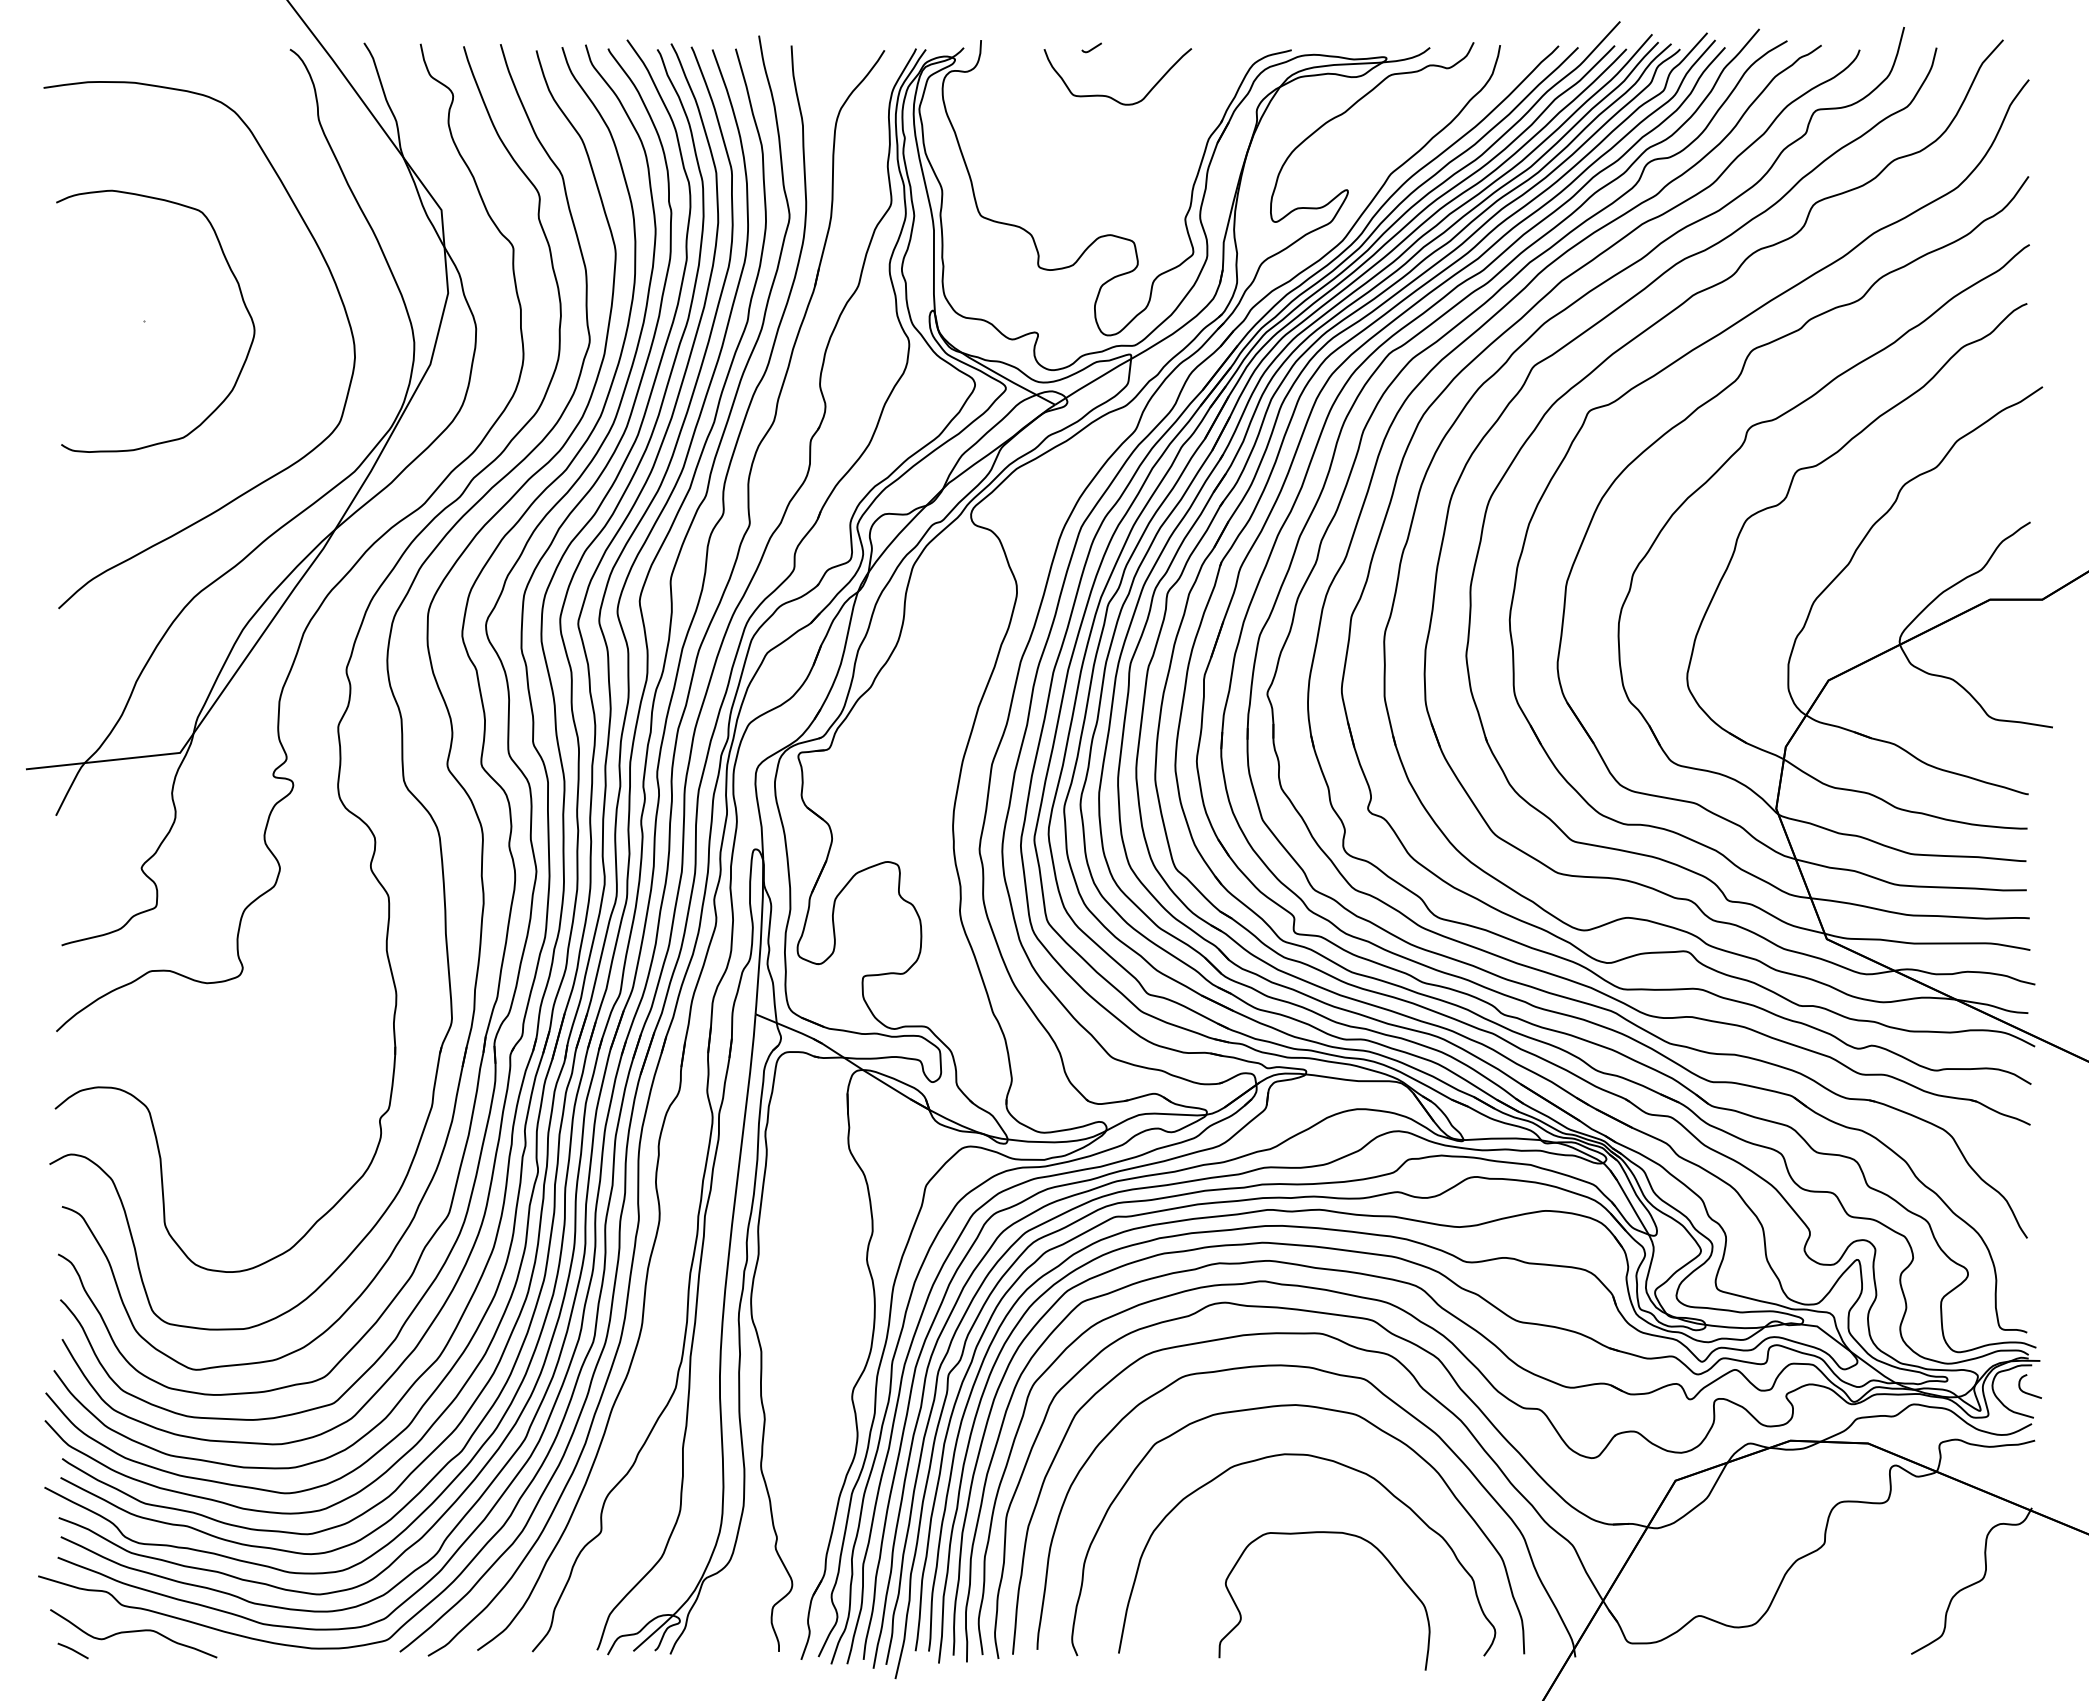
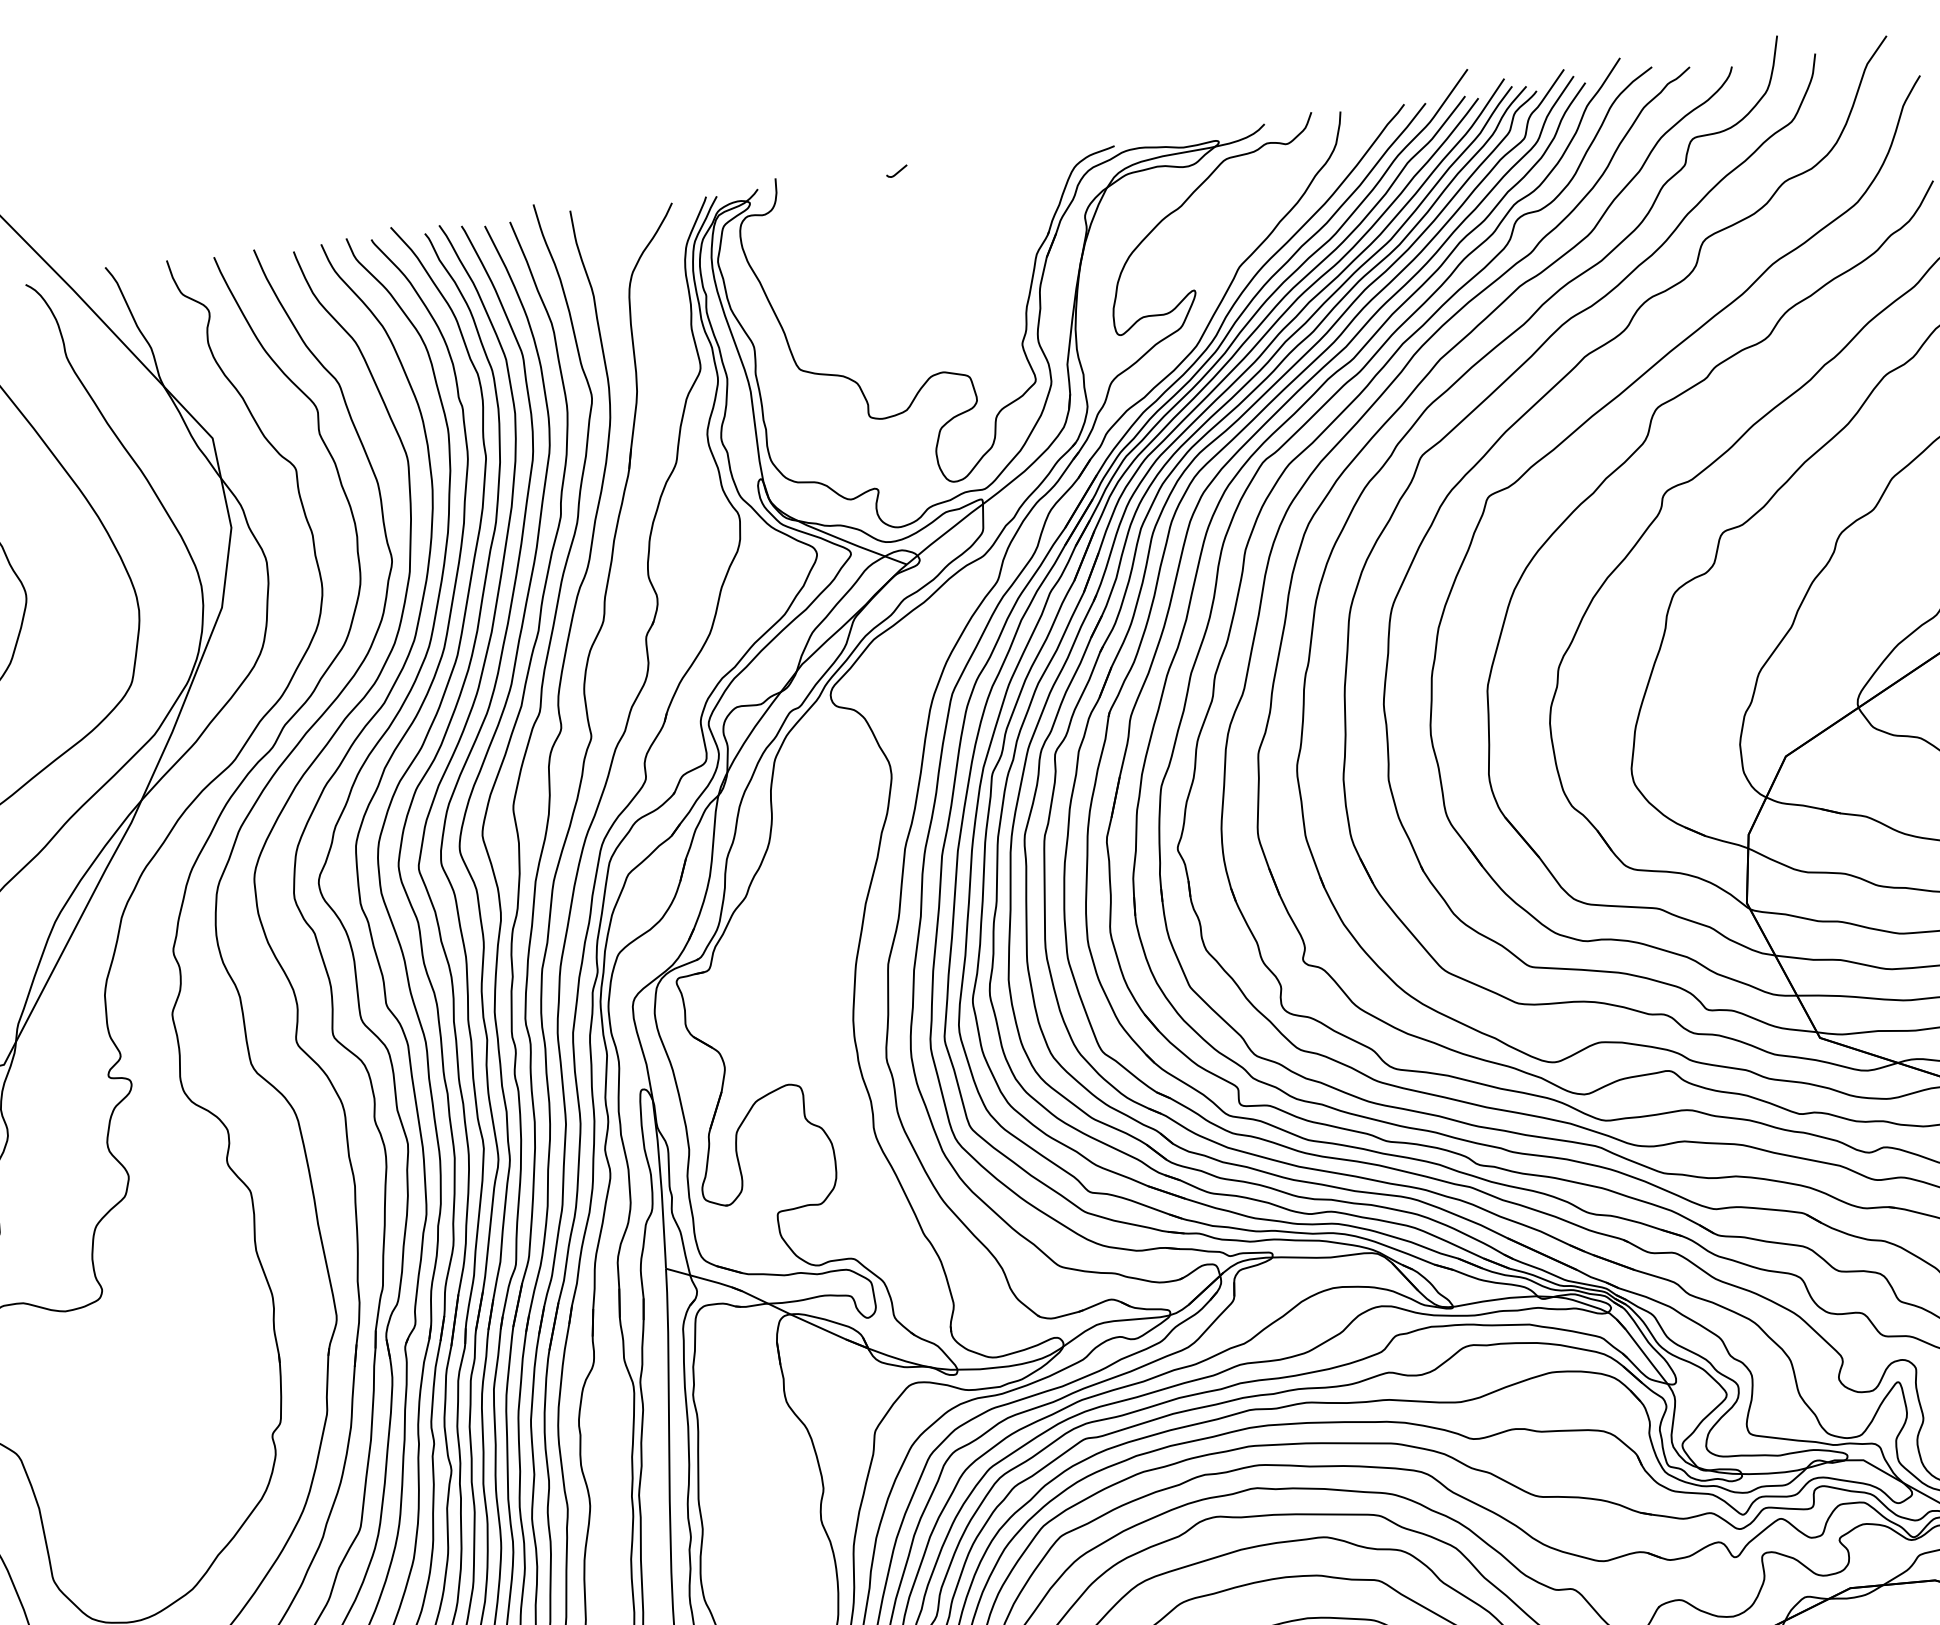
curve: (1108, 95) -> (921, 220), removed

